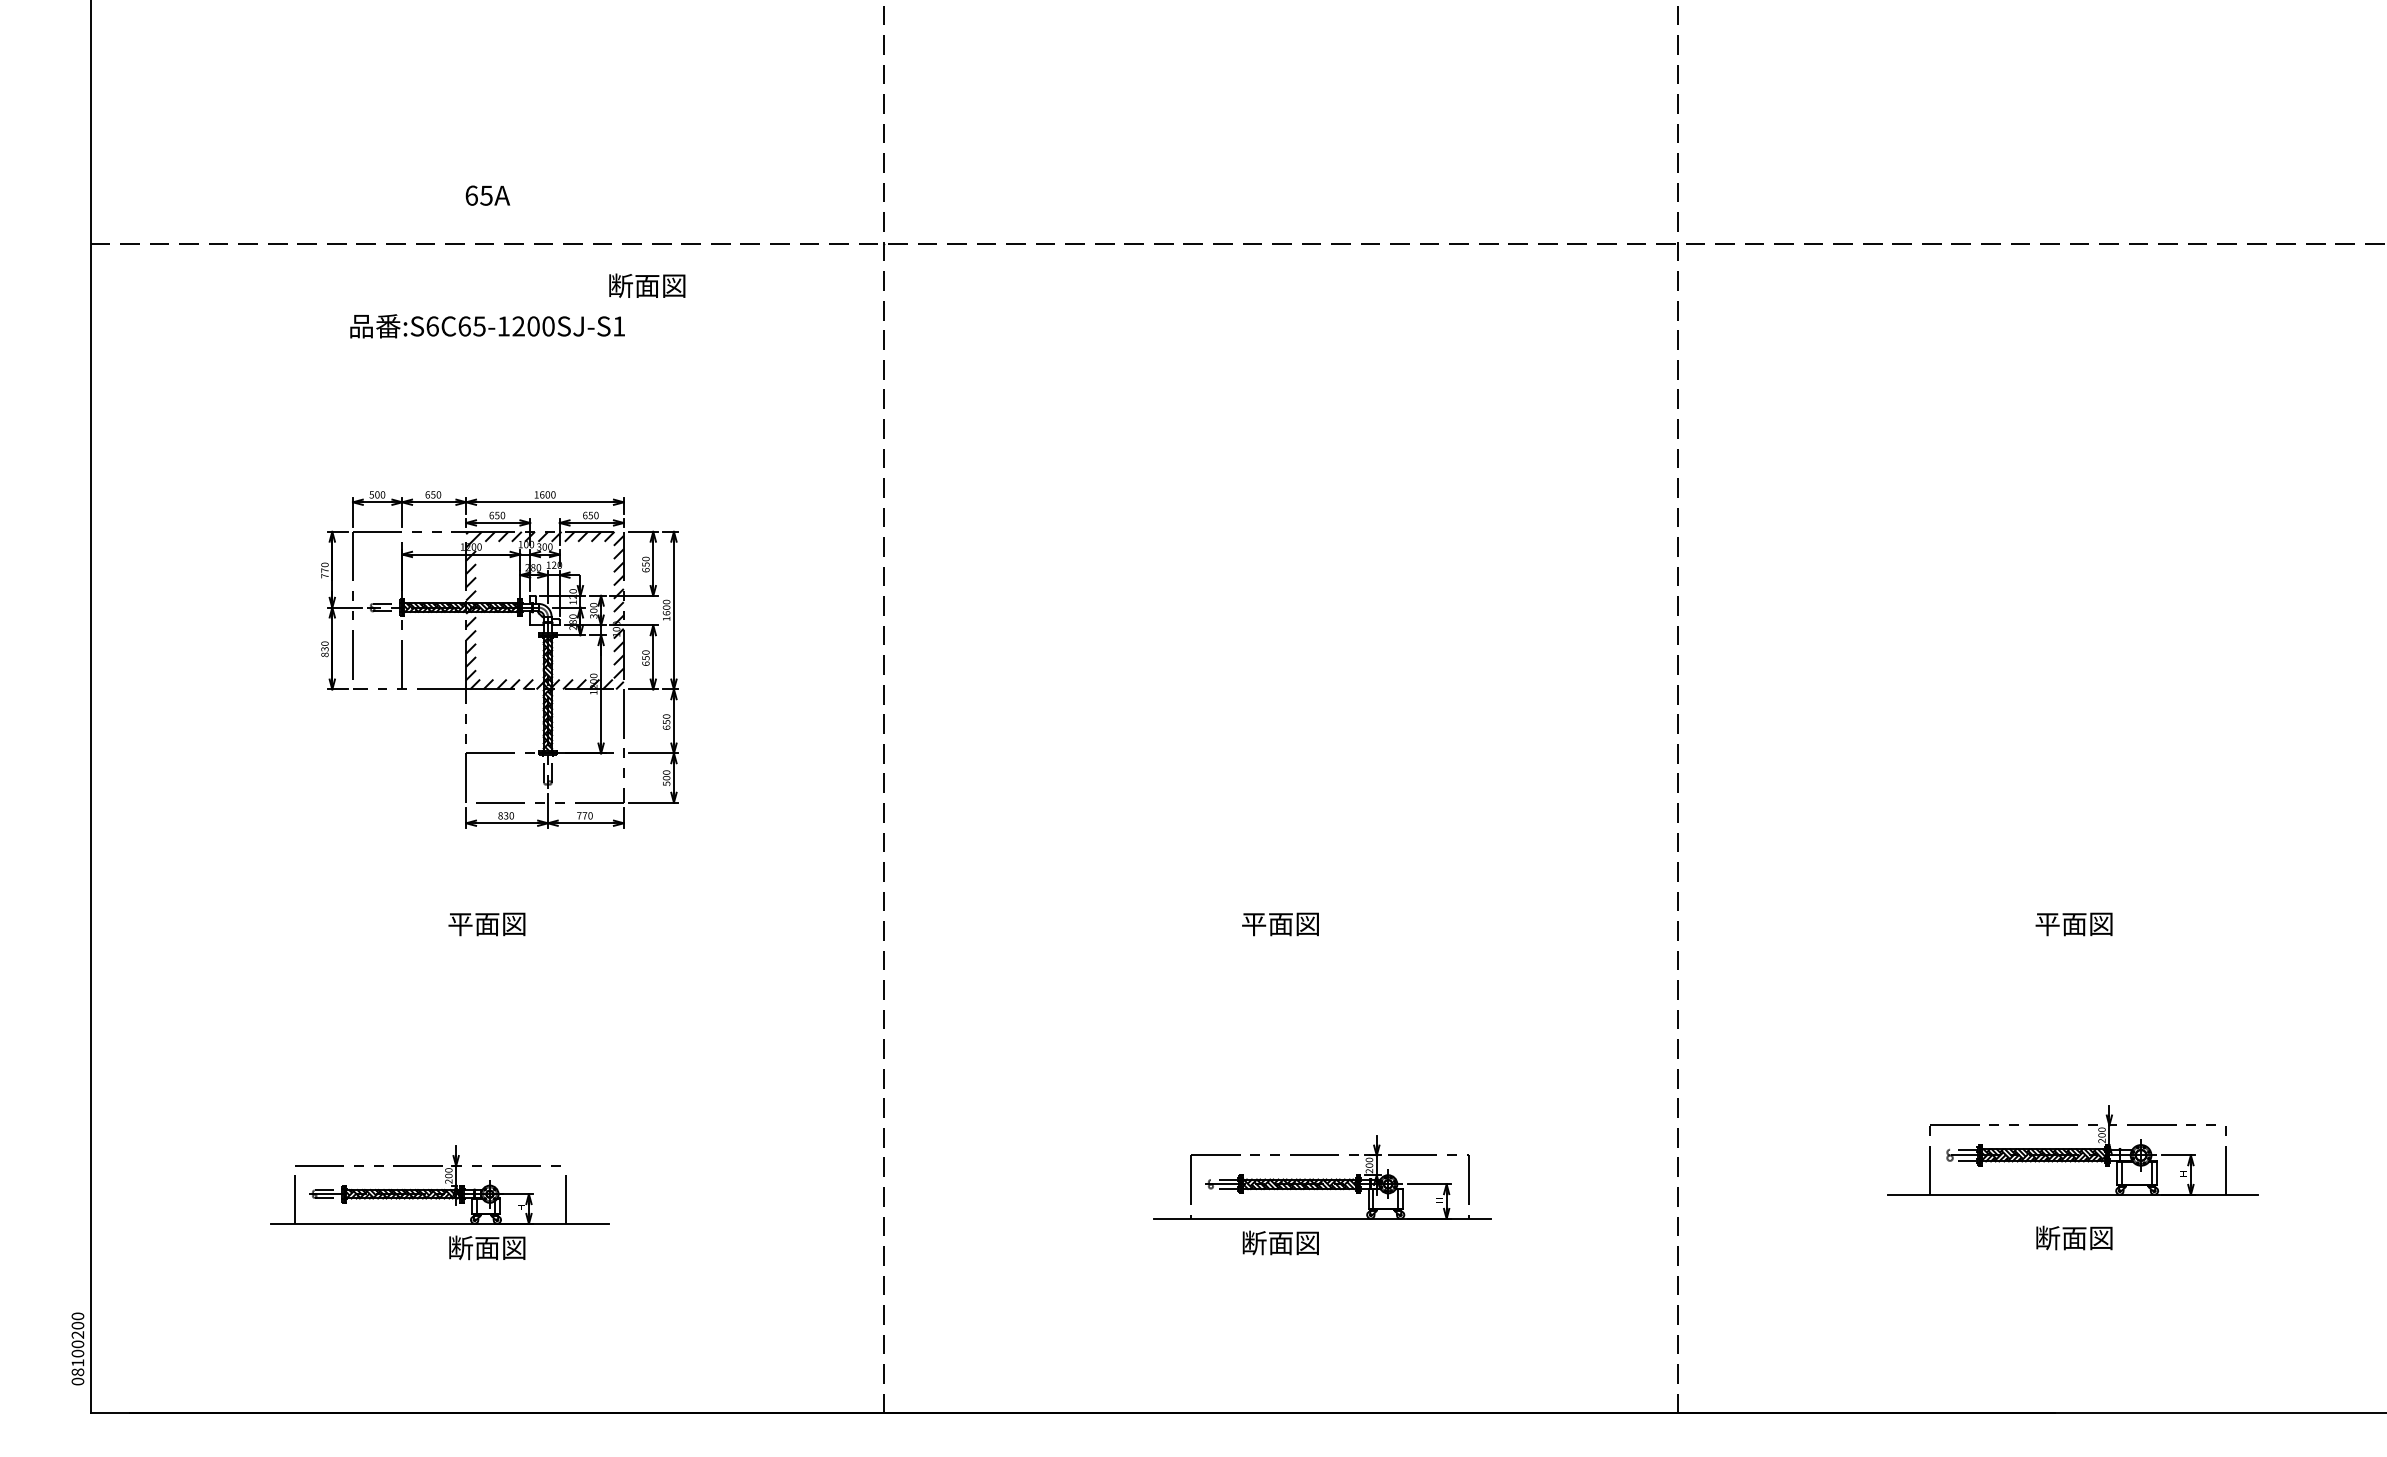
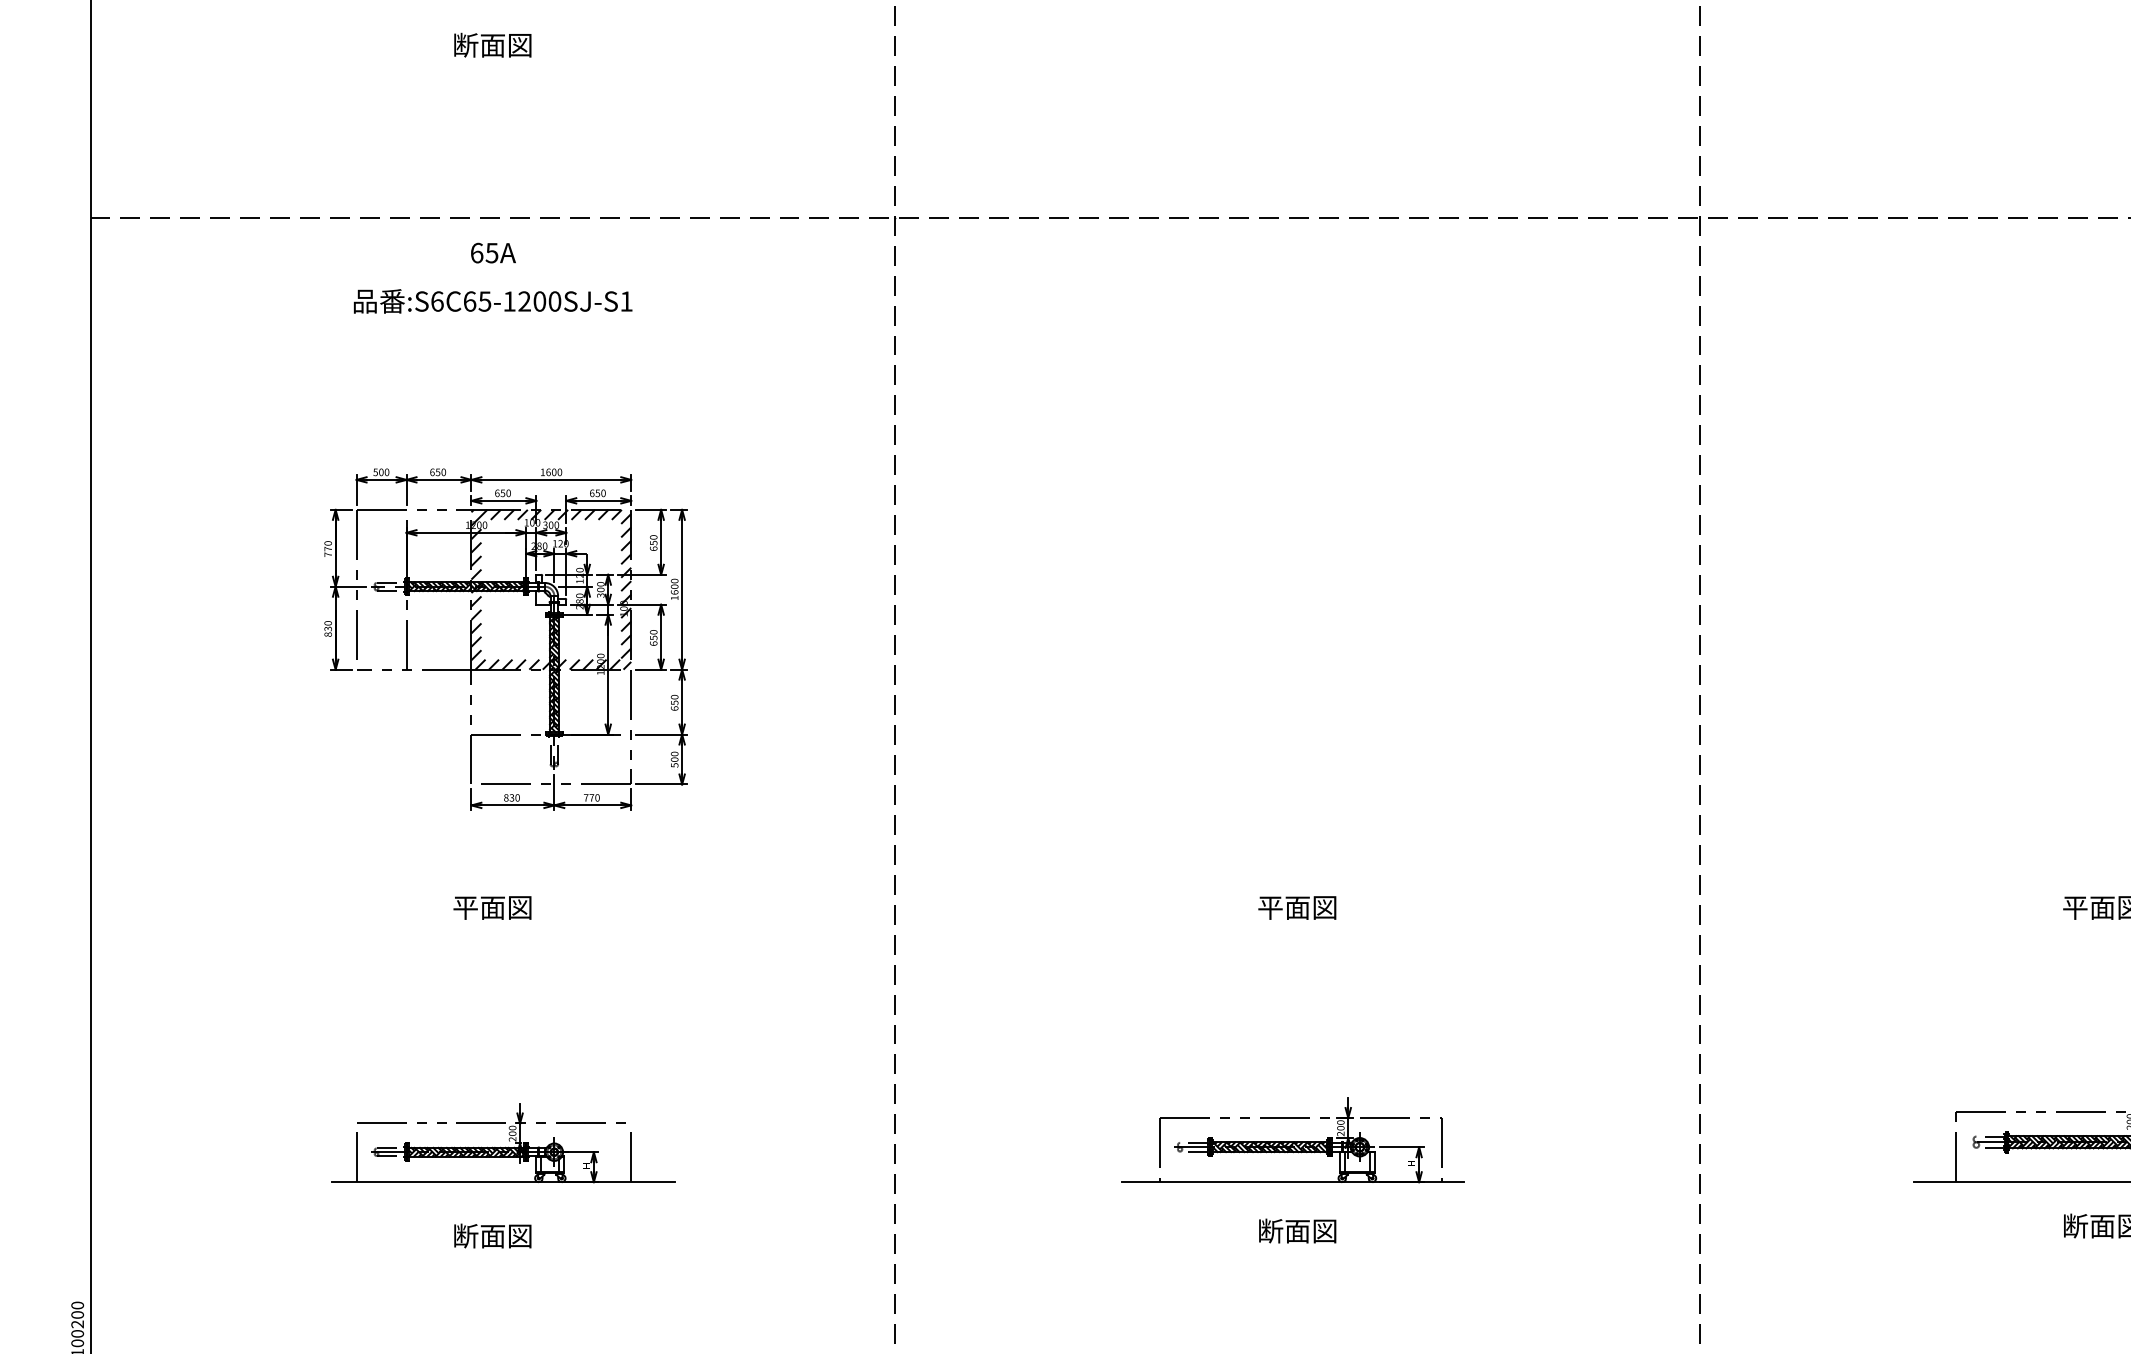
text: (487, 195) -> (493, 252), moved
text: (647, 285) -> (493, 45), moved
part: (1322, 1177) -> (1293, 1140), moved
part: (439, 1184) -> (503, 1142), moved

